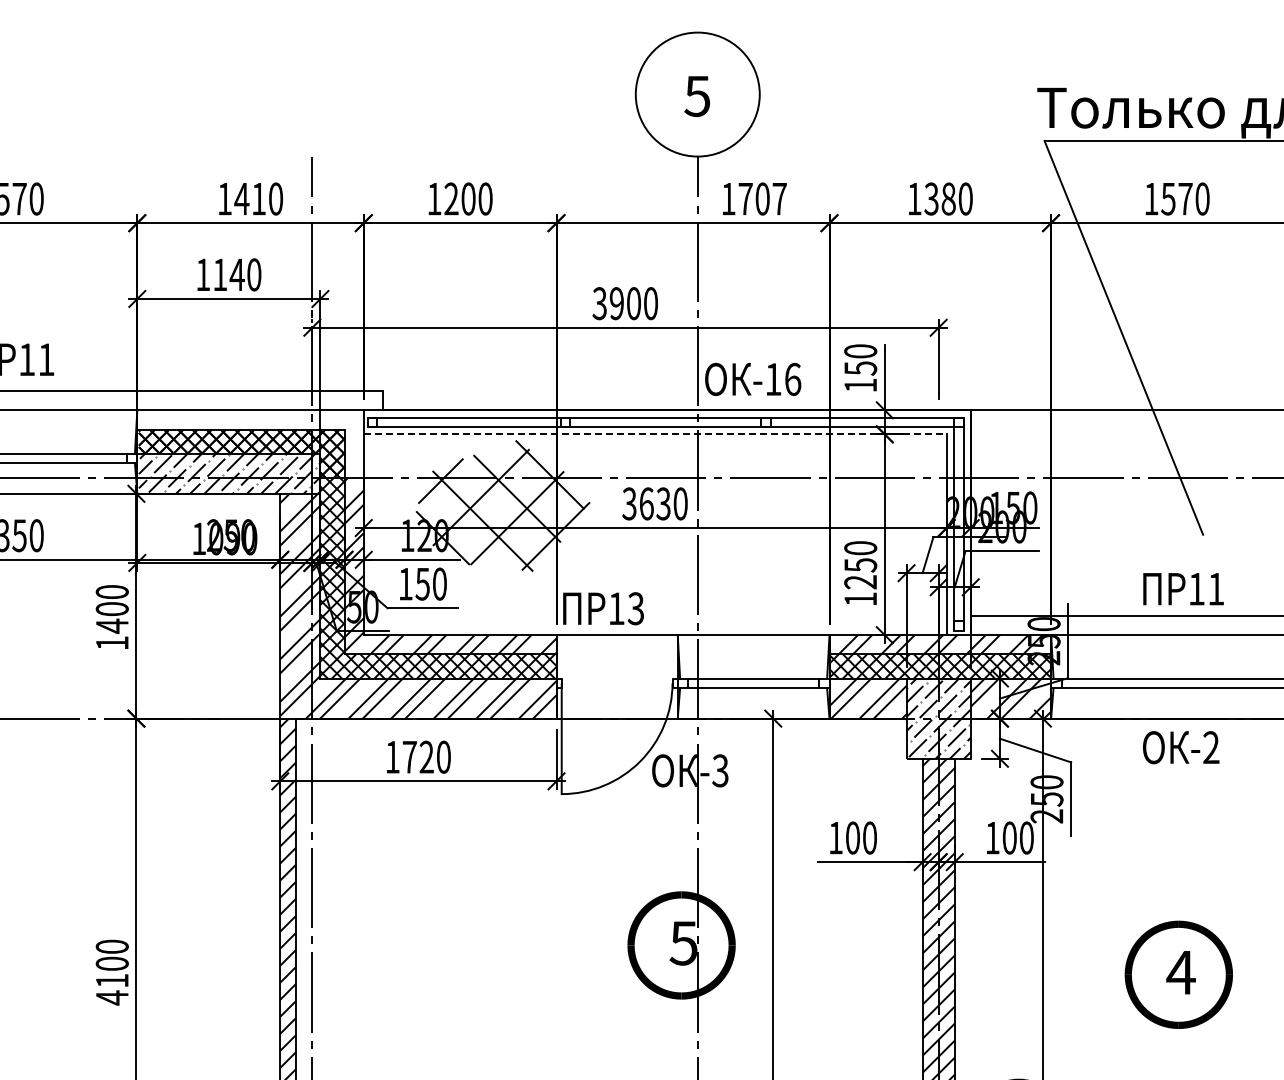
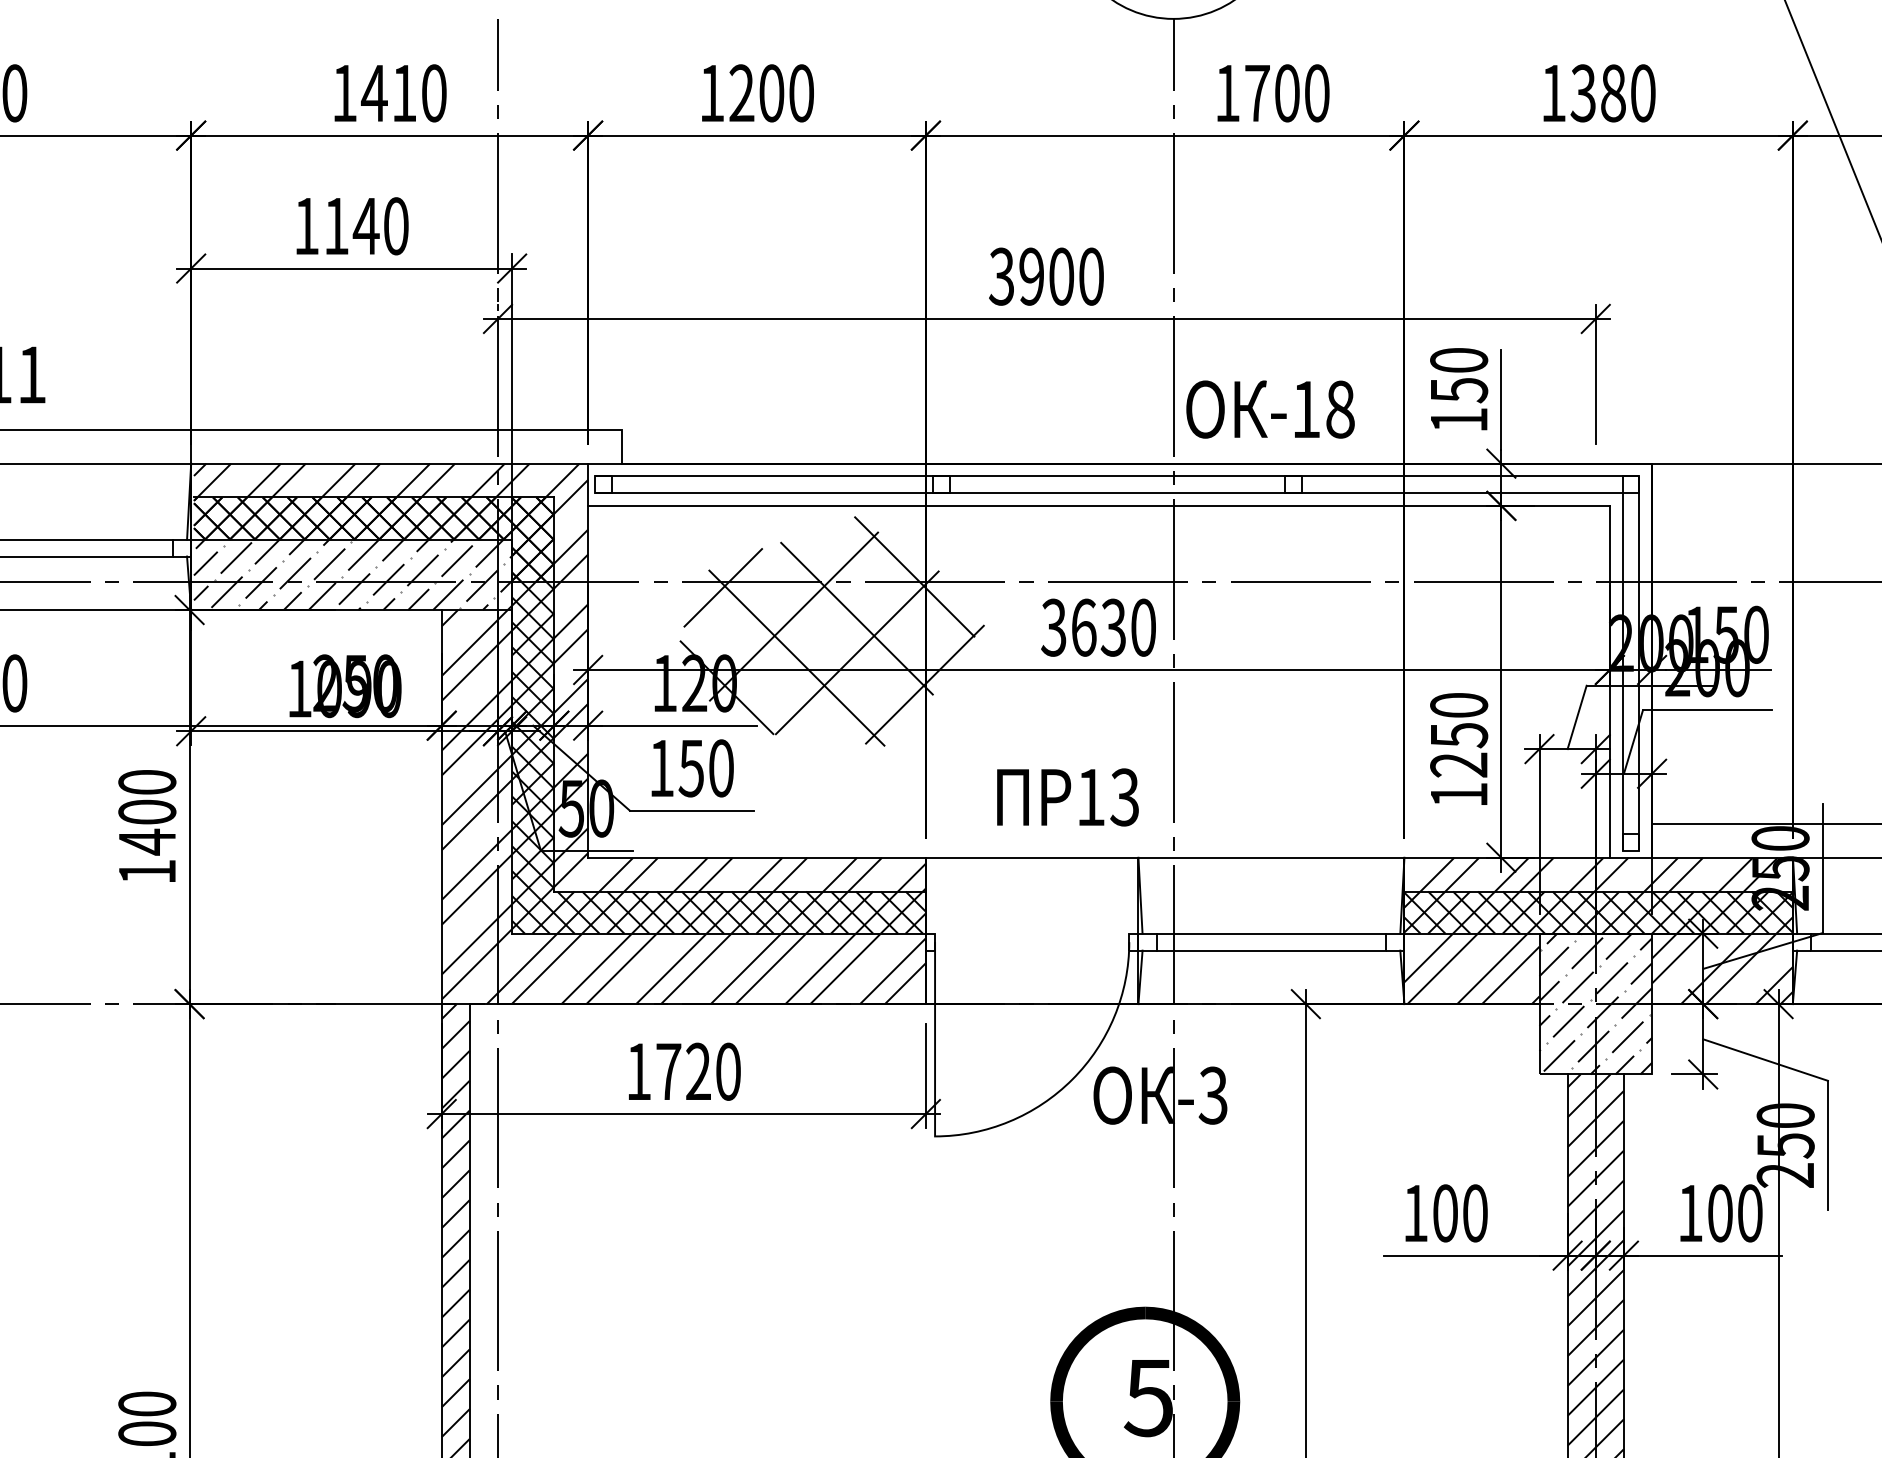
text: (779, 198) -> (1316, 92), 1707 -> 1700
text: (793, 378) -> (1341, 407), -16 -> -18
line: (655, 434) -> (1099, 506), dashed -> solid
hatch: (250, 443) -> (389, 521), added
text: (603, 608) -> (1067, 797), moved

